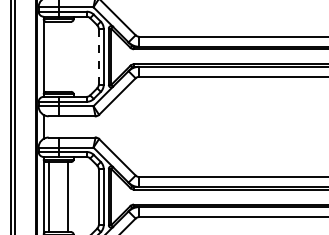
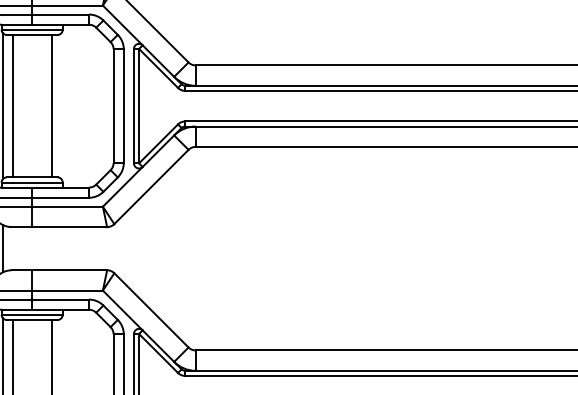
line: (49, 56) -> (13, 105), added
line: (68, 56) -> (52, 105), added
line: (98, 56) -> (113, 105), dashed -> solid

